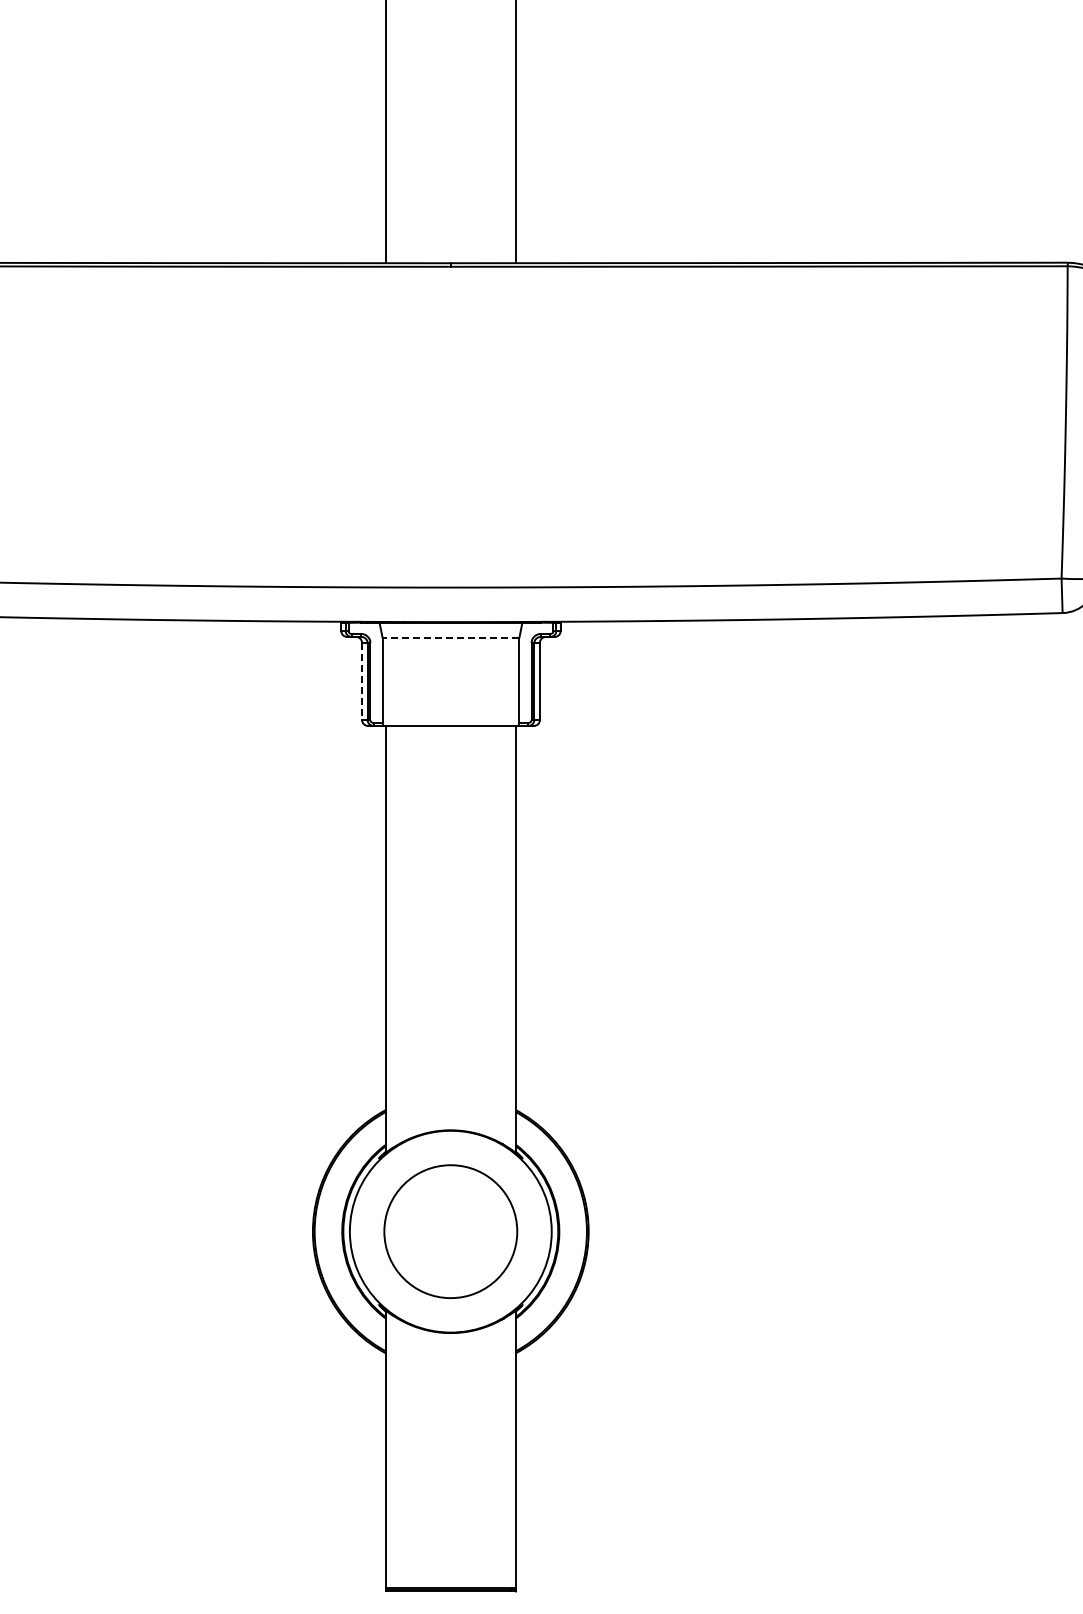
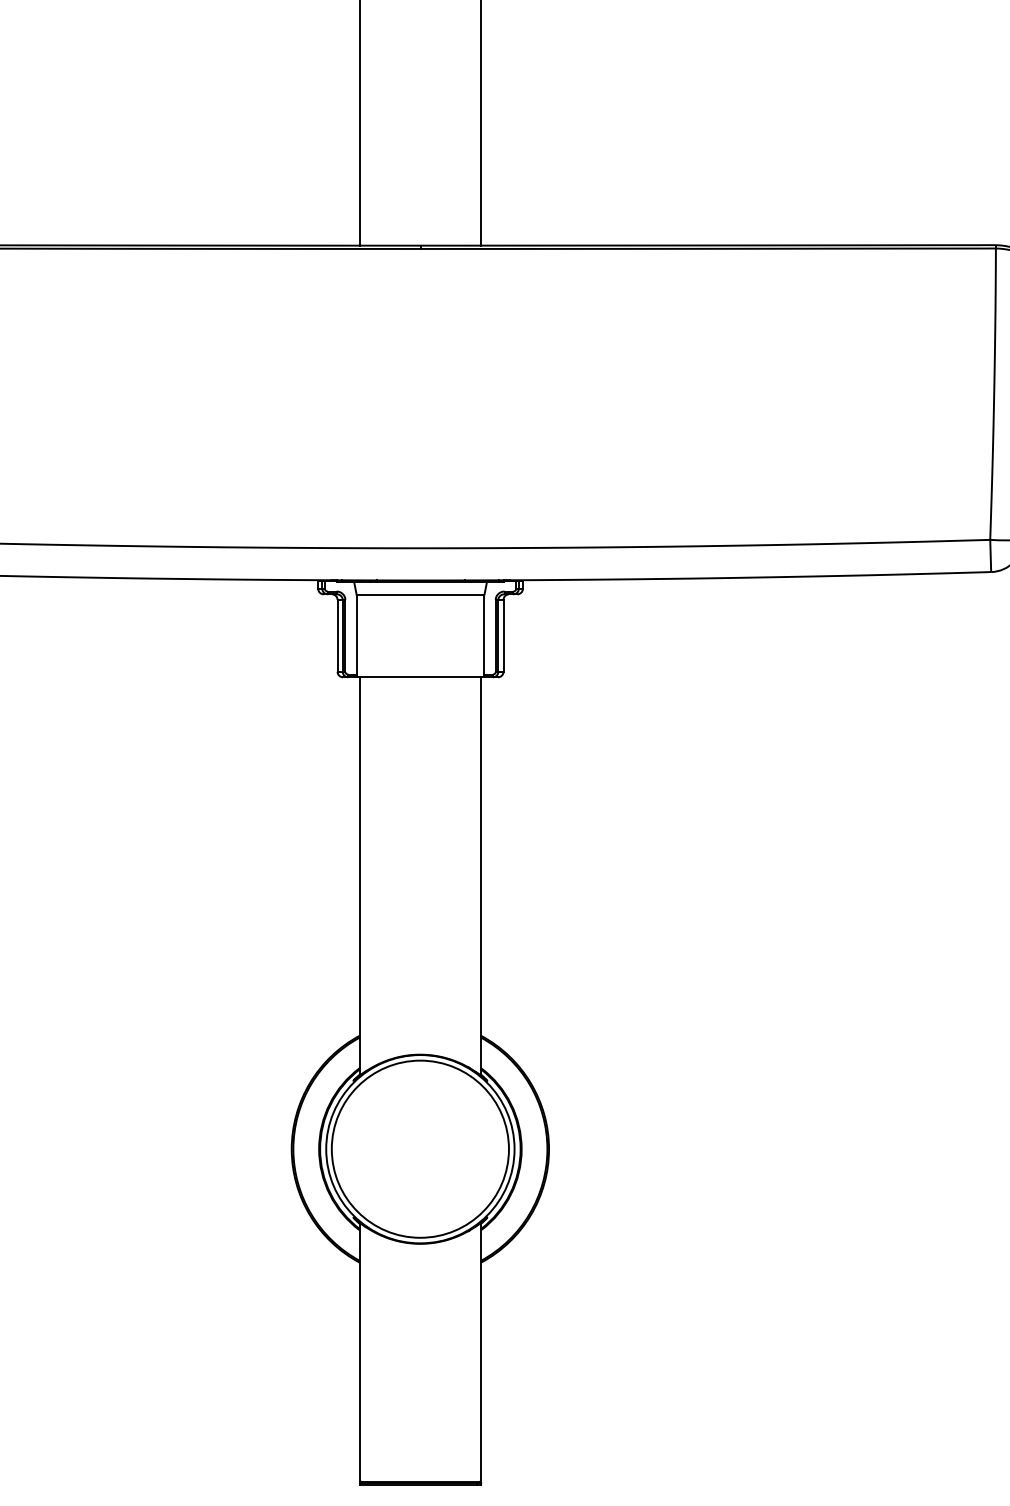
line: (450, 638) -> (420, 595), dashed -> solid
line: (362, 681) -> (337, 635), dashed -> solid
circle: (450, 1231) -> (420, 1149), size x1.43

